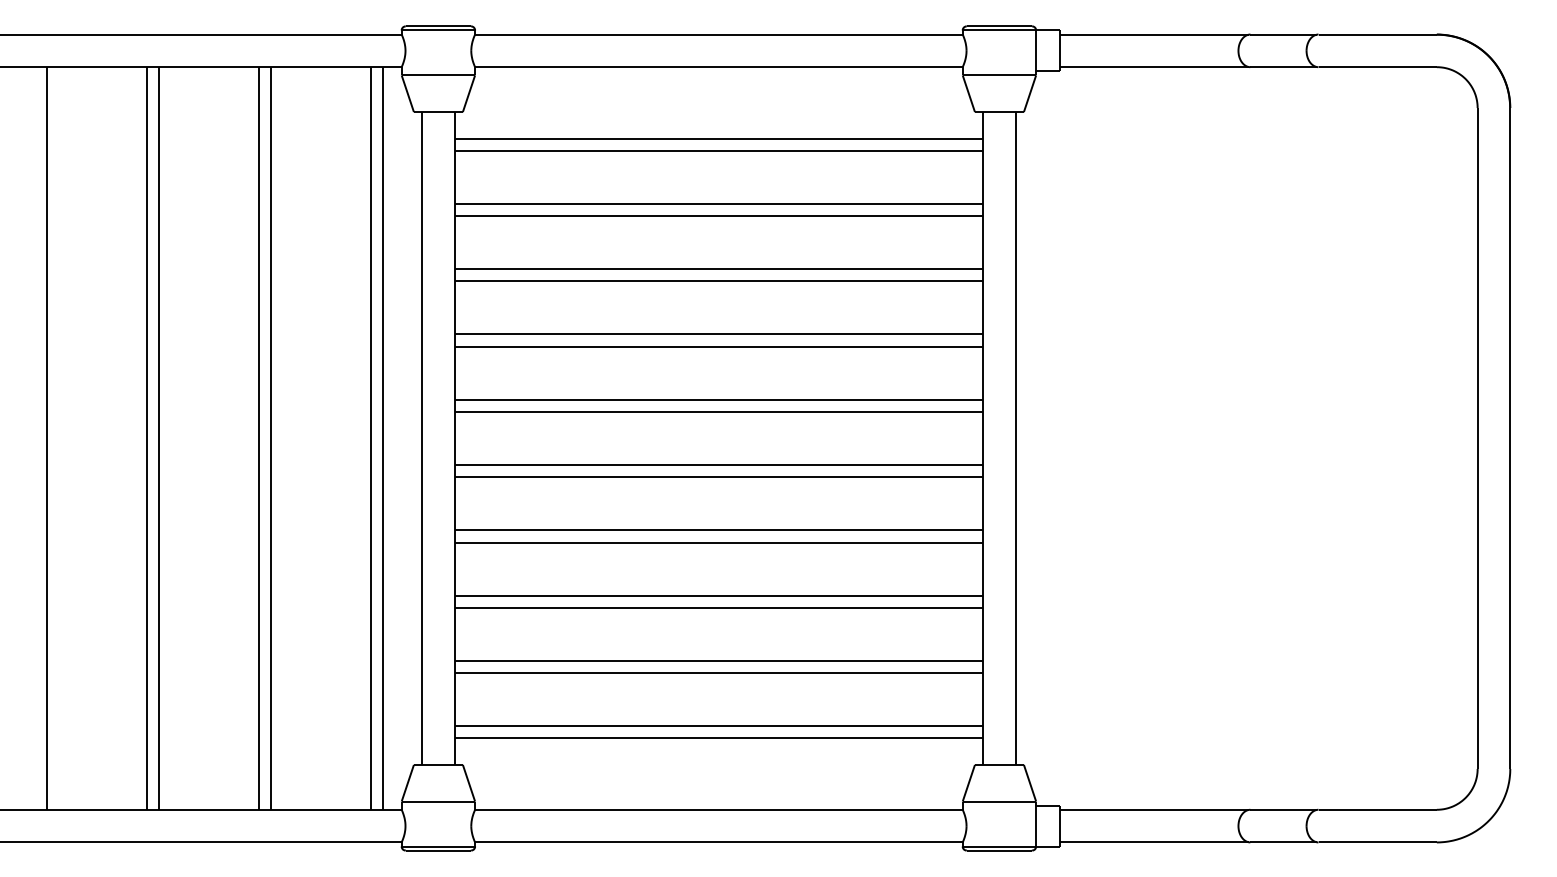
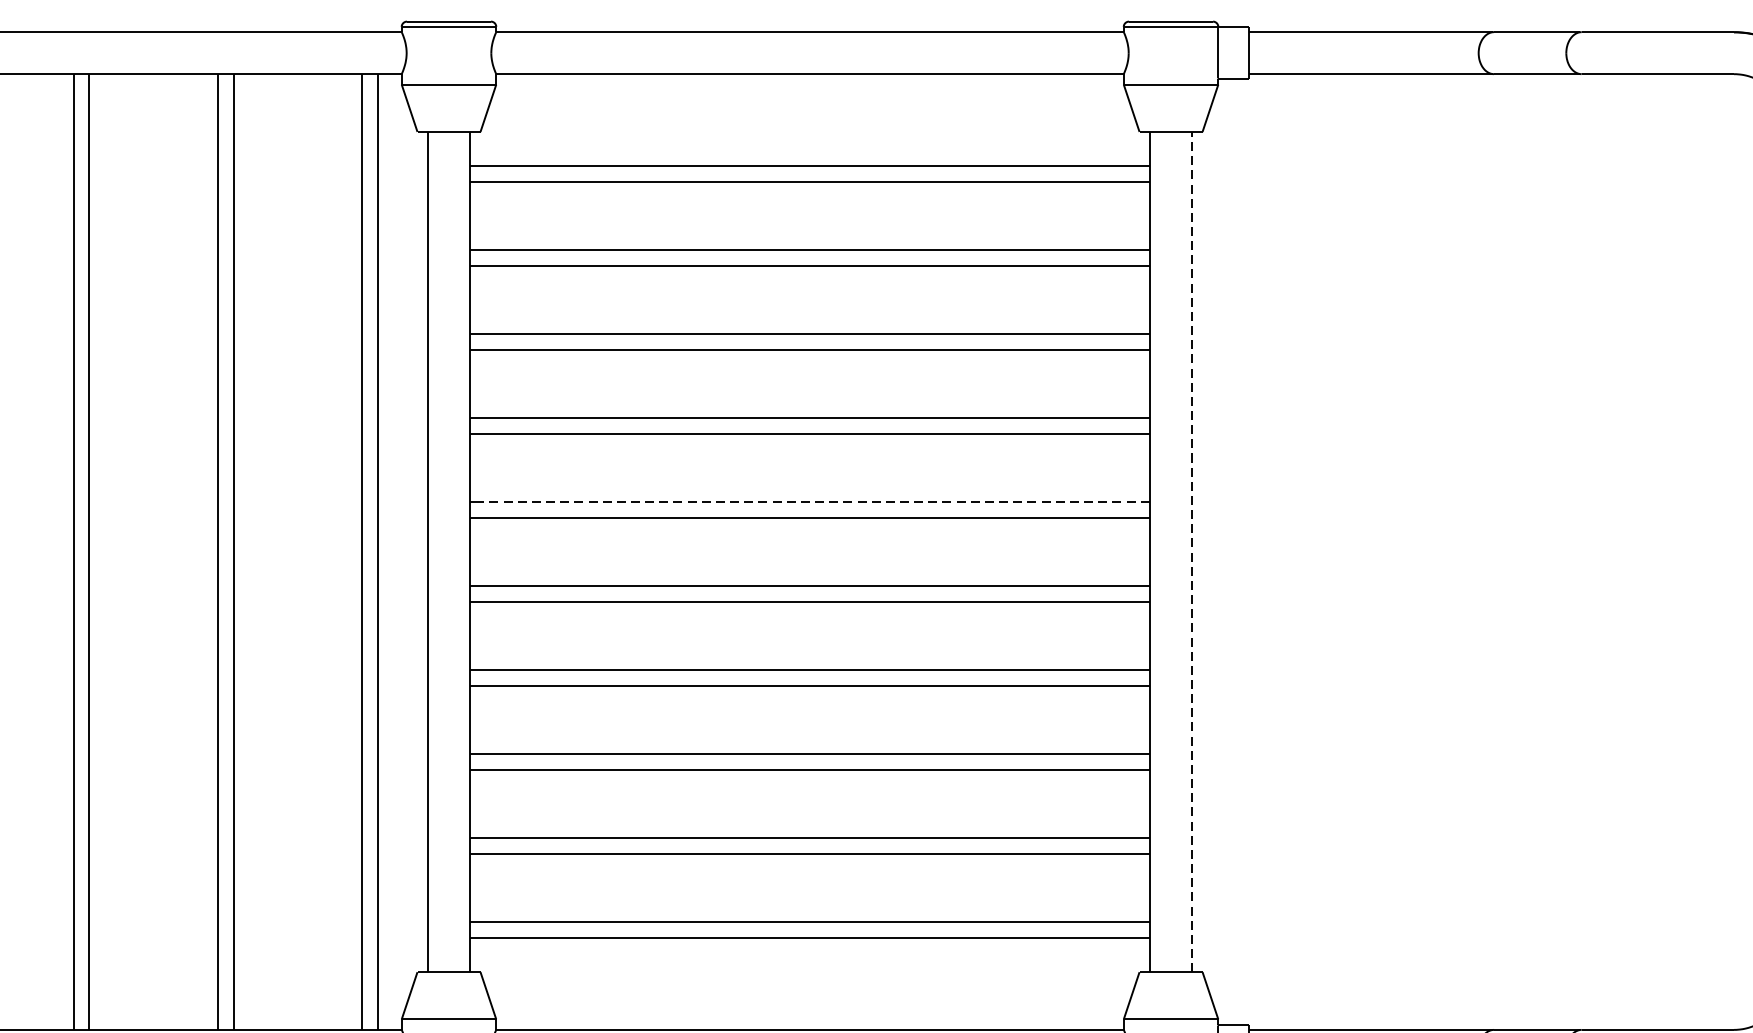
line: (719, 399) -> (810, 501), solid -> dashed
line: (1015, 438) -> (1191, 552), solid -> dashed

